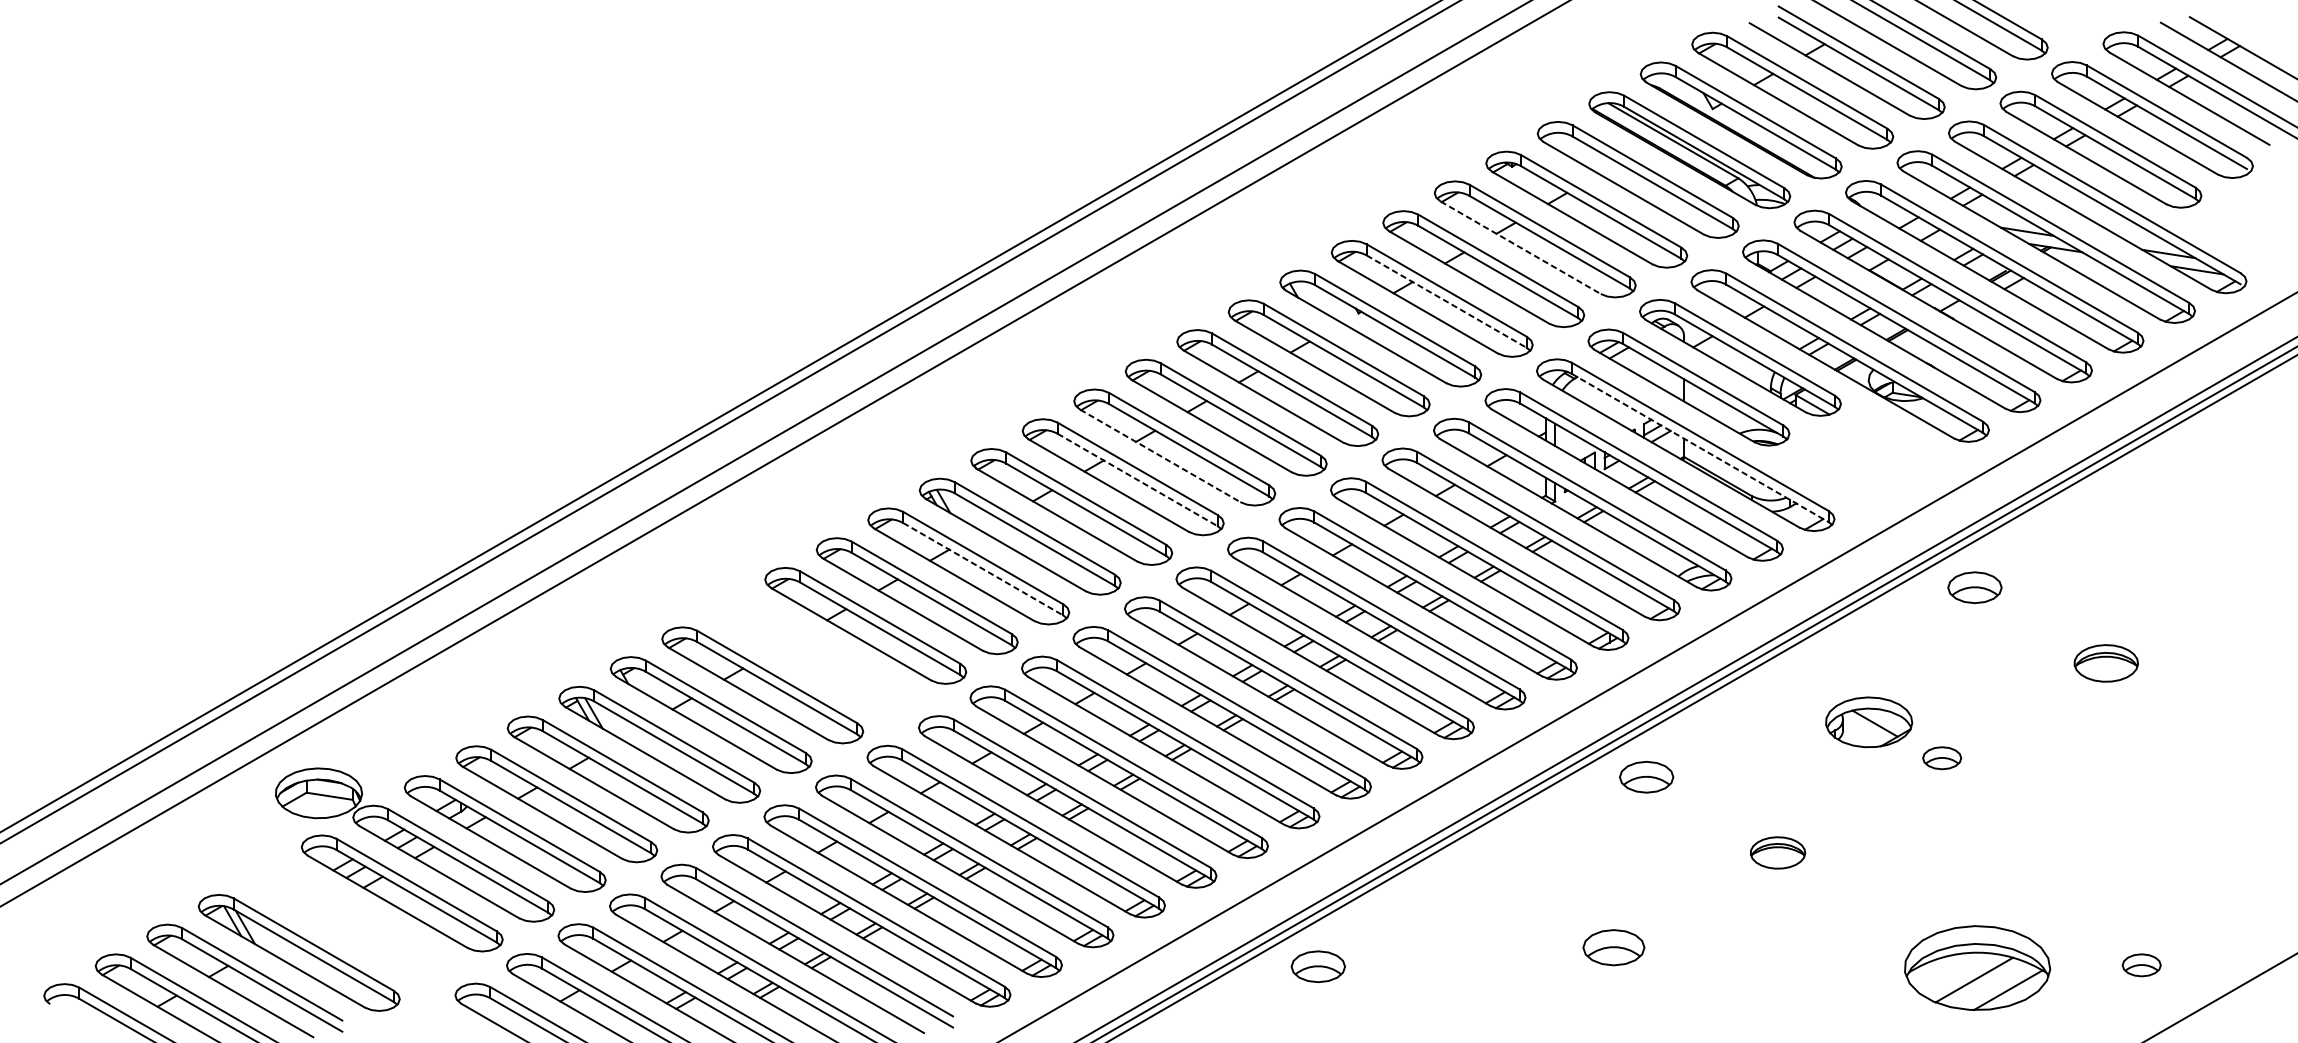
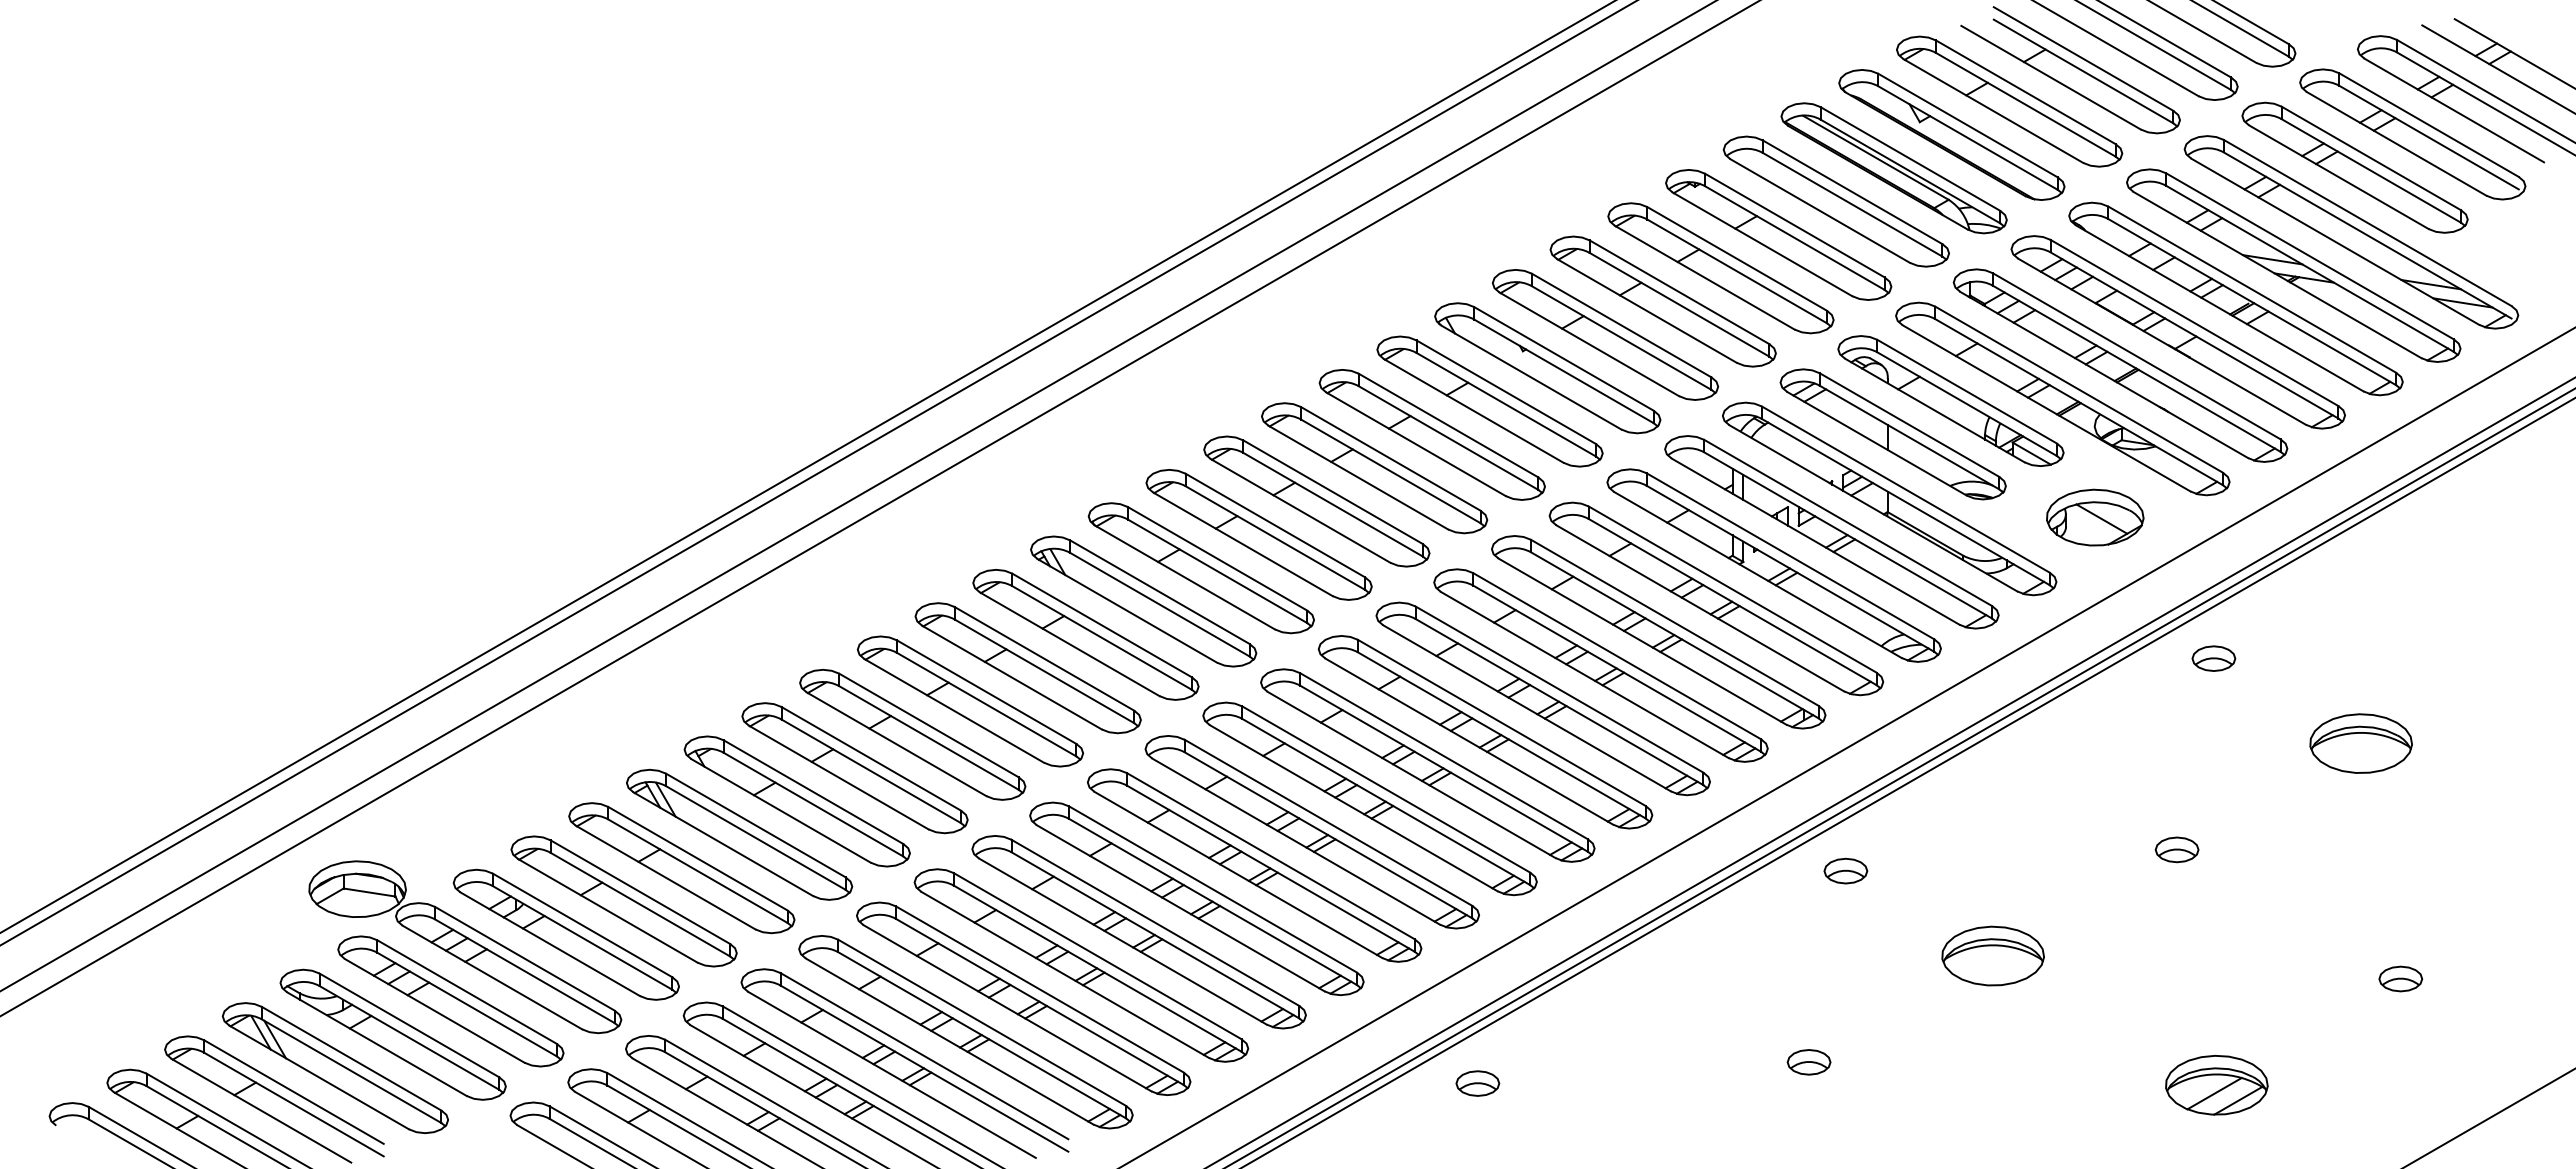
line: (1520, 247) -> (1704, 277), dashed -> solid
line: (1446, 302) -> (1621, 338), dashed -> solid
line: (1700, 448) -> (1906, 502), dashed -> solid
line: (1160, 455) -> (1300, 510), dashed -> solid
line: (1137, 480) -> (1275, 538), dashed -> solid
line: (983, 569) -> (1102, 638), dashed -> solid
part: (1974, 587) -> (2213, 658), size x0.71
part: (814, 655) -> (912, 734), added
part: (2105, 663) -> (2360, 743), size x1.43
part: (1869, 722) -> (2095, 517), moved
part: (1646, 776) -> (1845, 870), size x0.71
part: (1777, 852) -> (1992, 955), size x1.67
part: (350, 922) -> (392, 1034), added
part: (1613, 947) -> (1808, 1062), size x0.62
part: (2141, 964) -> (2400, 978), moved
part: (1318, 966) -> (1477, 1083), size x0.71
part: (1977, 968) -> (2216, 1085), size x0.62

